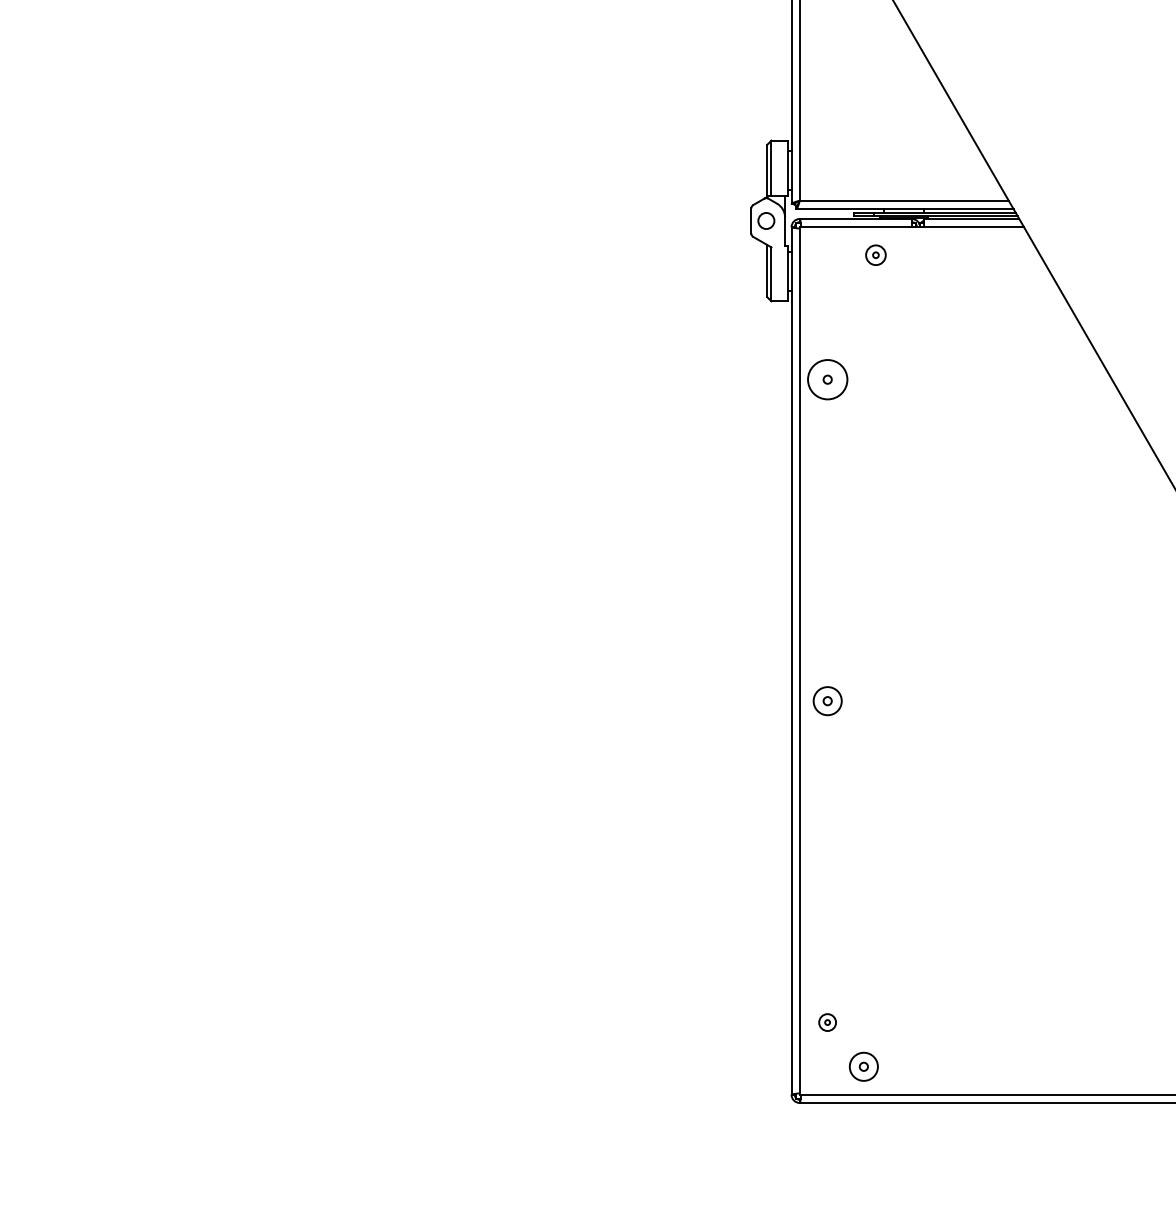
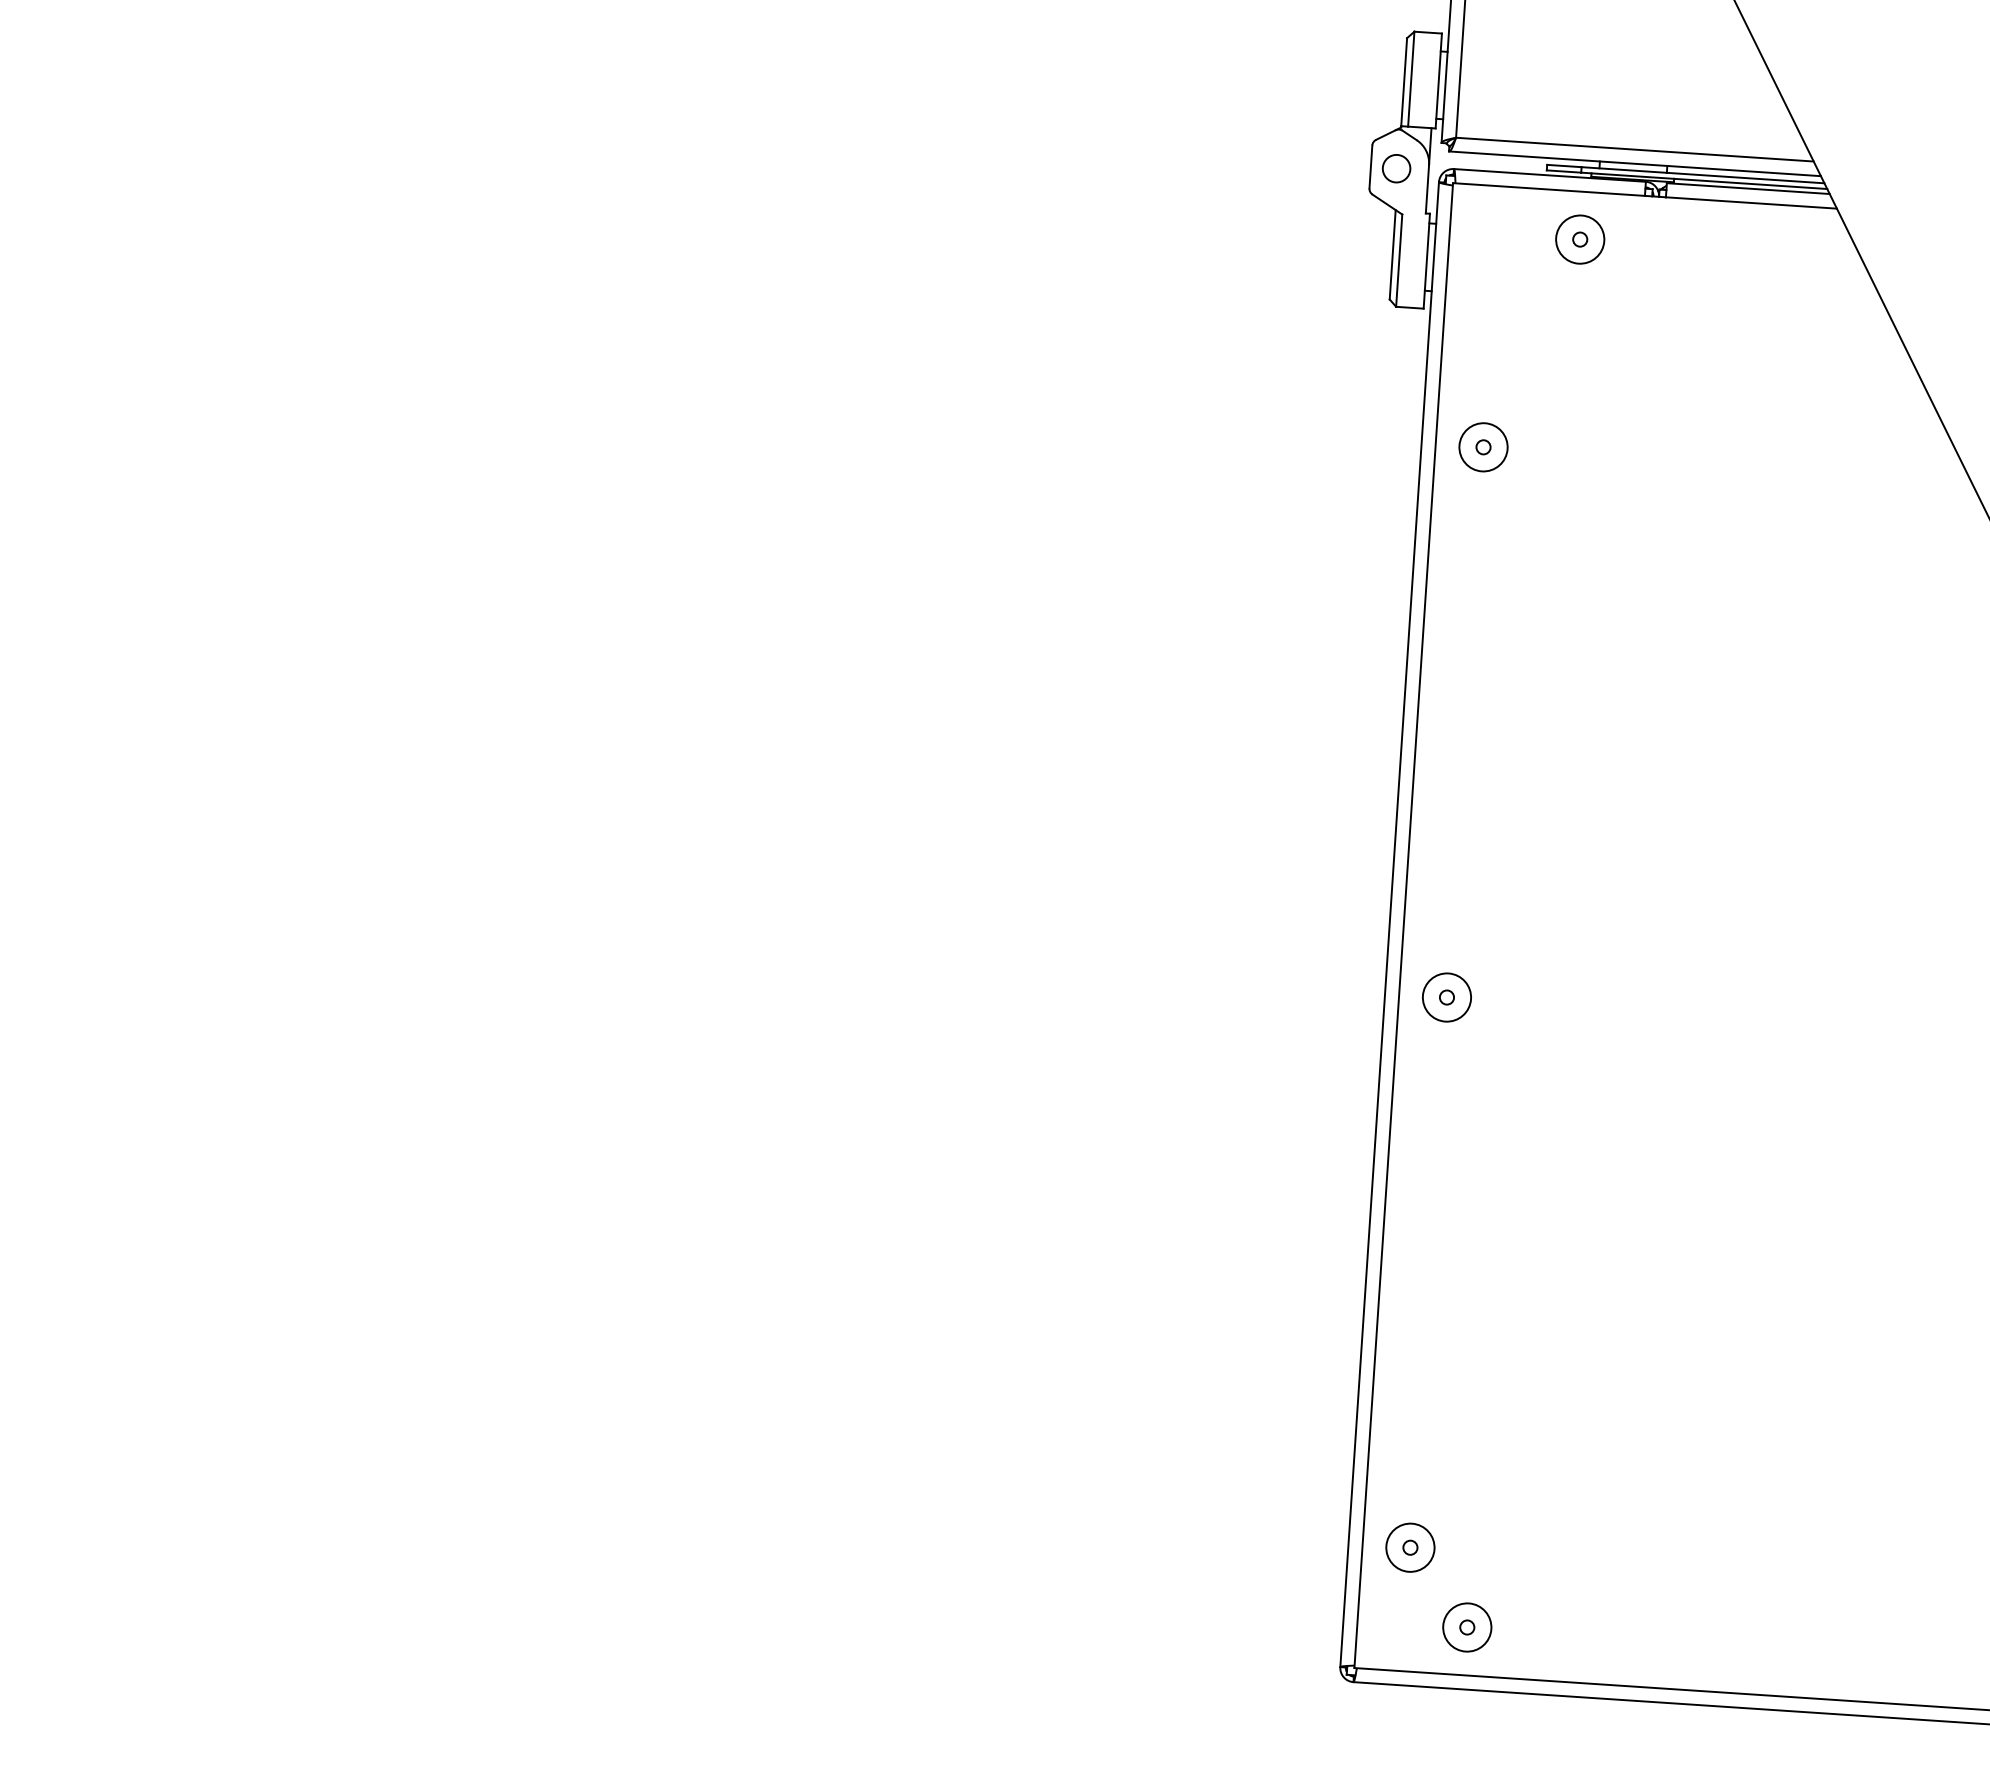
part: (875, 255) -> (1579, 240), size x1.43
circle: (827, 379) -> (1483, 446), size x0.71
part: (827, 1022) -> (1410, 1547), size x1.67

